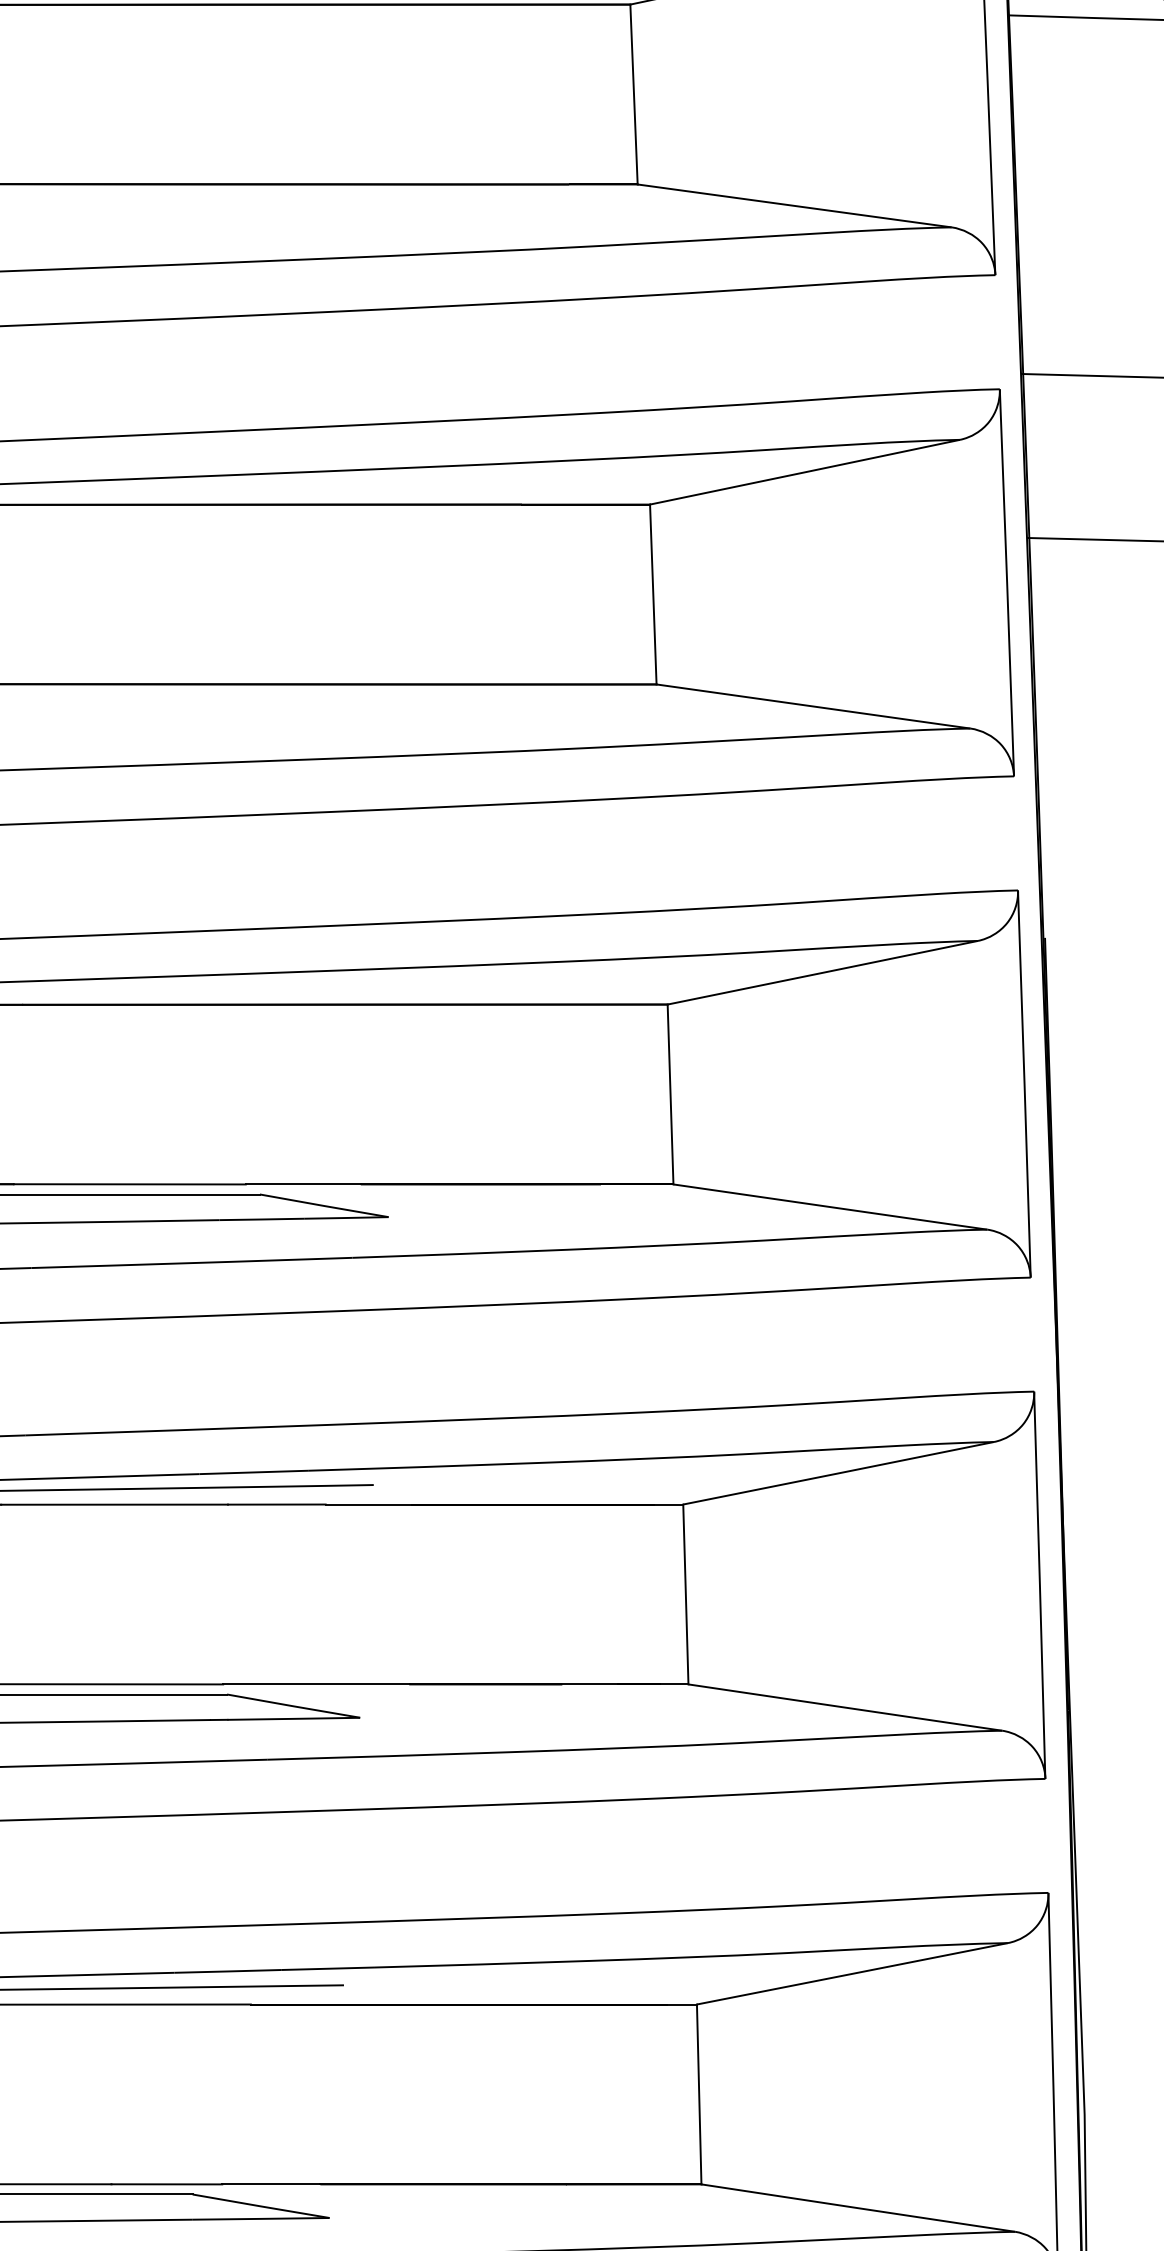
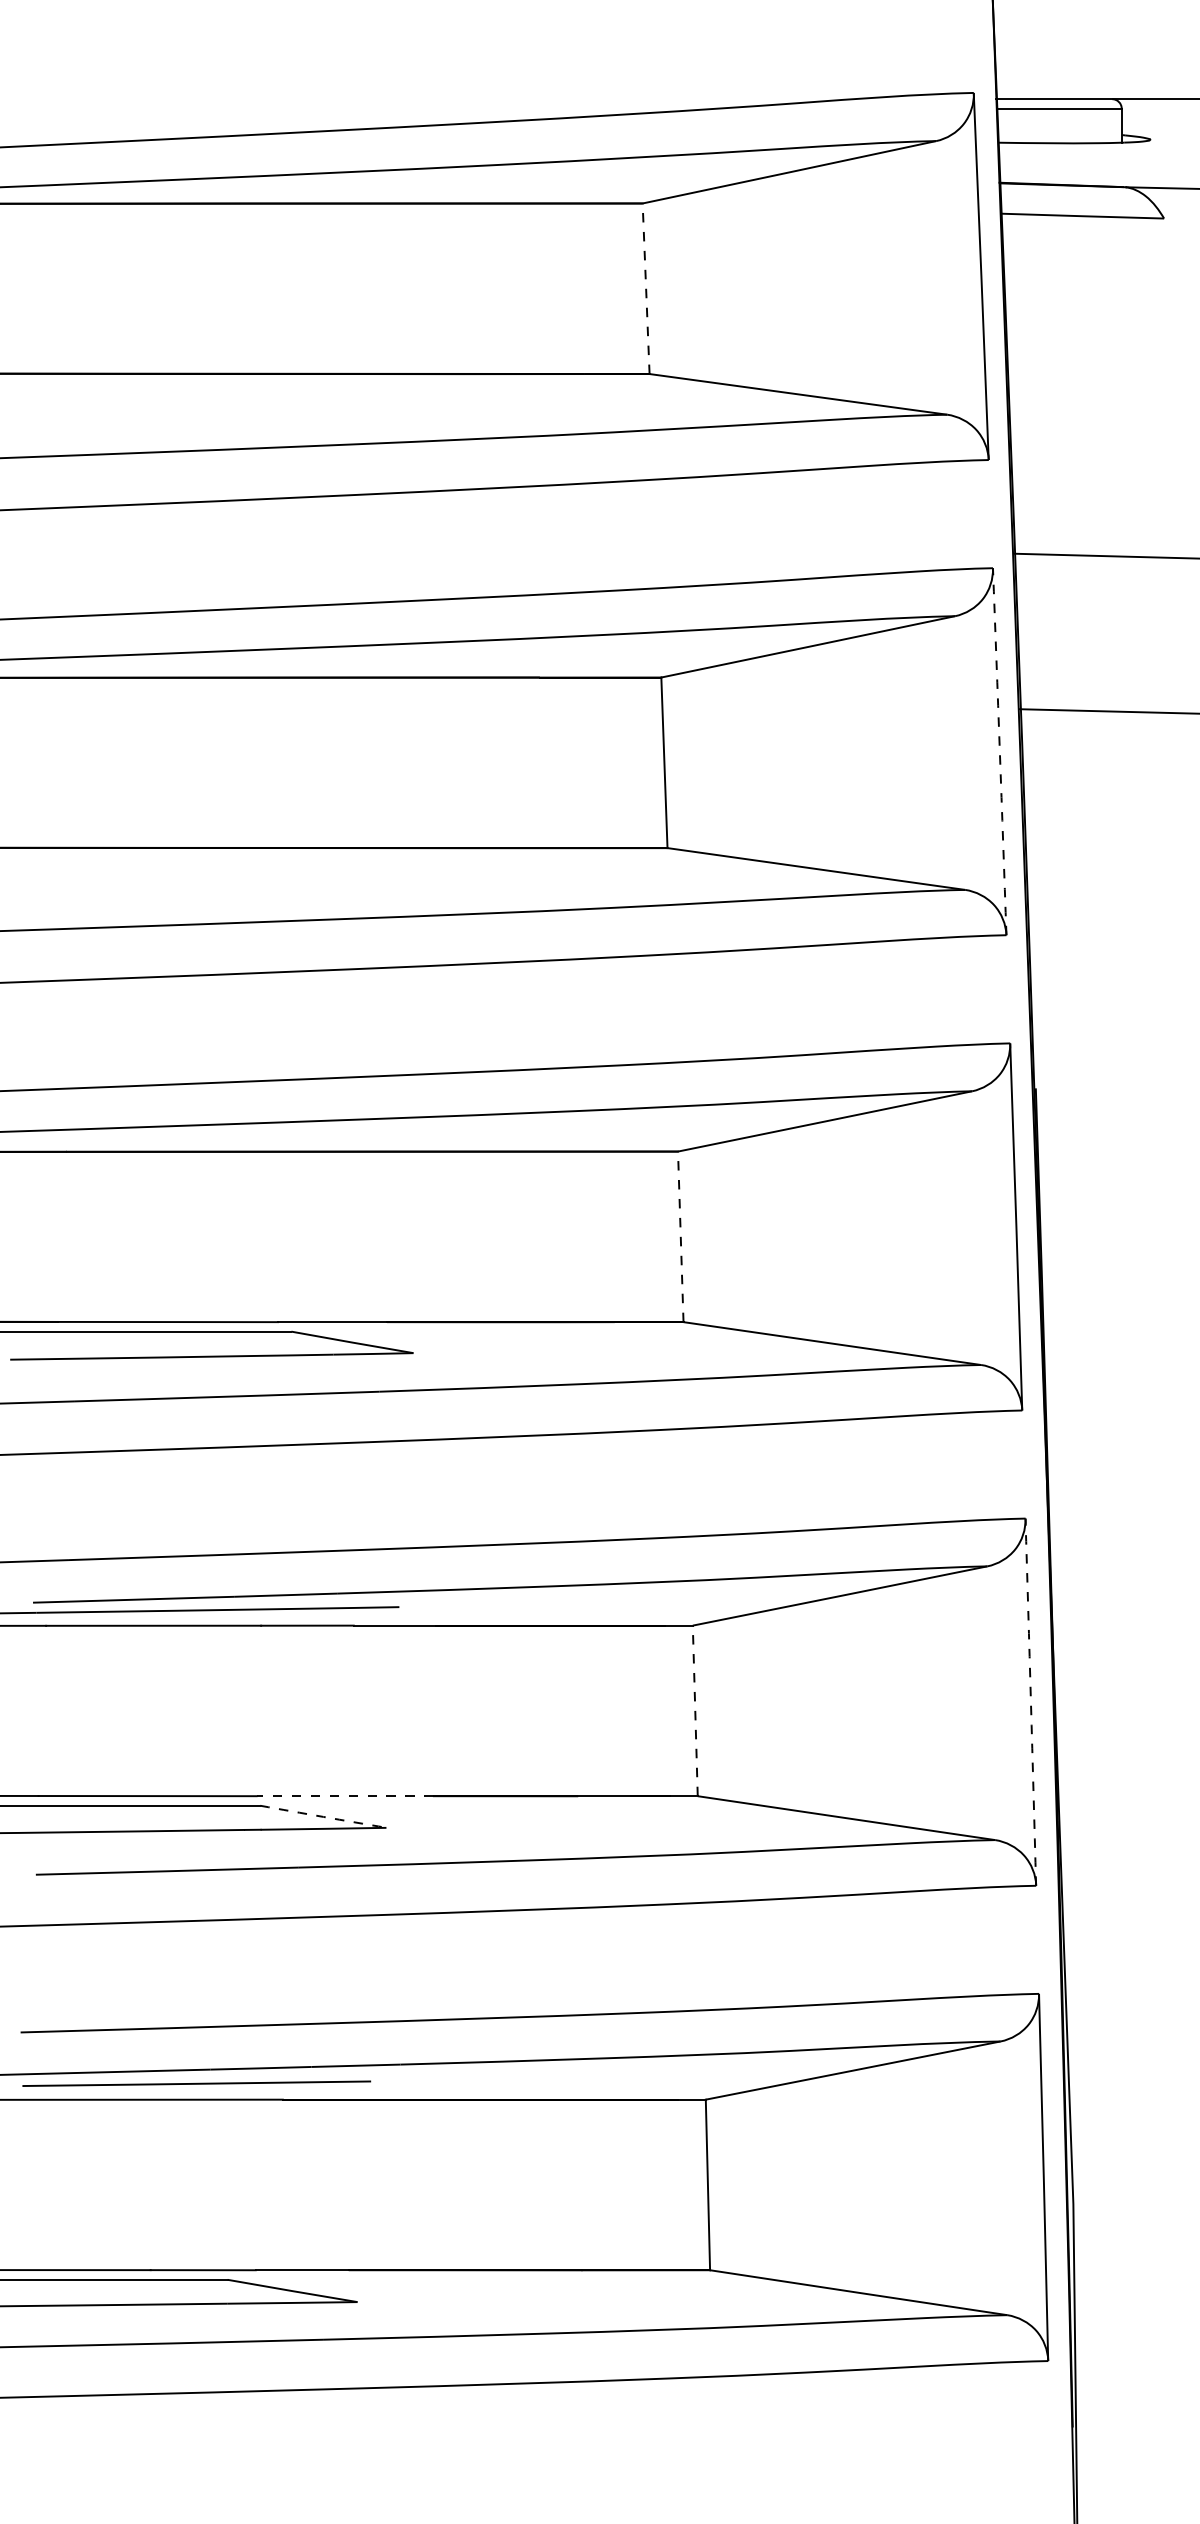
line: (634, 94) -> (646, 288), solid -> dashed
arc: (1006, 582) -> (999, 751), solid -> dashed
line: (670, 1094) -> (680, 1236), solid -> dashed
arc: (1039, 1585) -> (1030, 1702), solid -> dashed
line: (686, 1594) -> (695, 1710), solid -> dashed
line: (316, 1684) -> (345, 1796), solid -> dashed
arc: (293, 1705) -> (323, 1816), solid -> dashed

